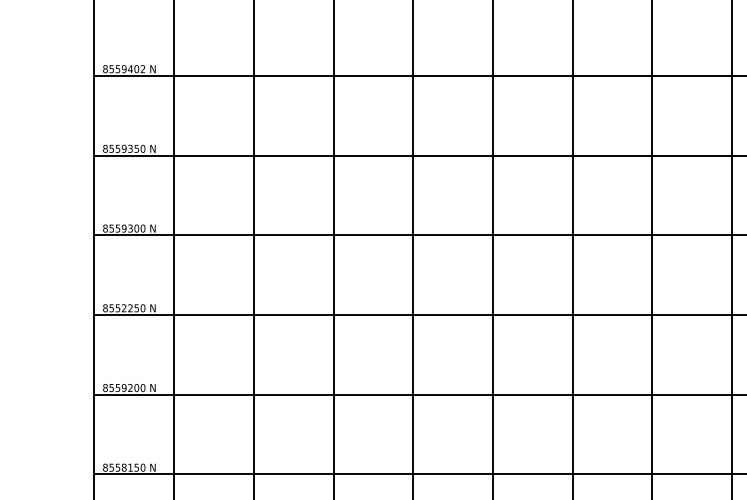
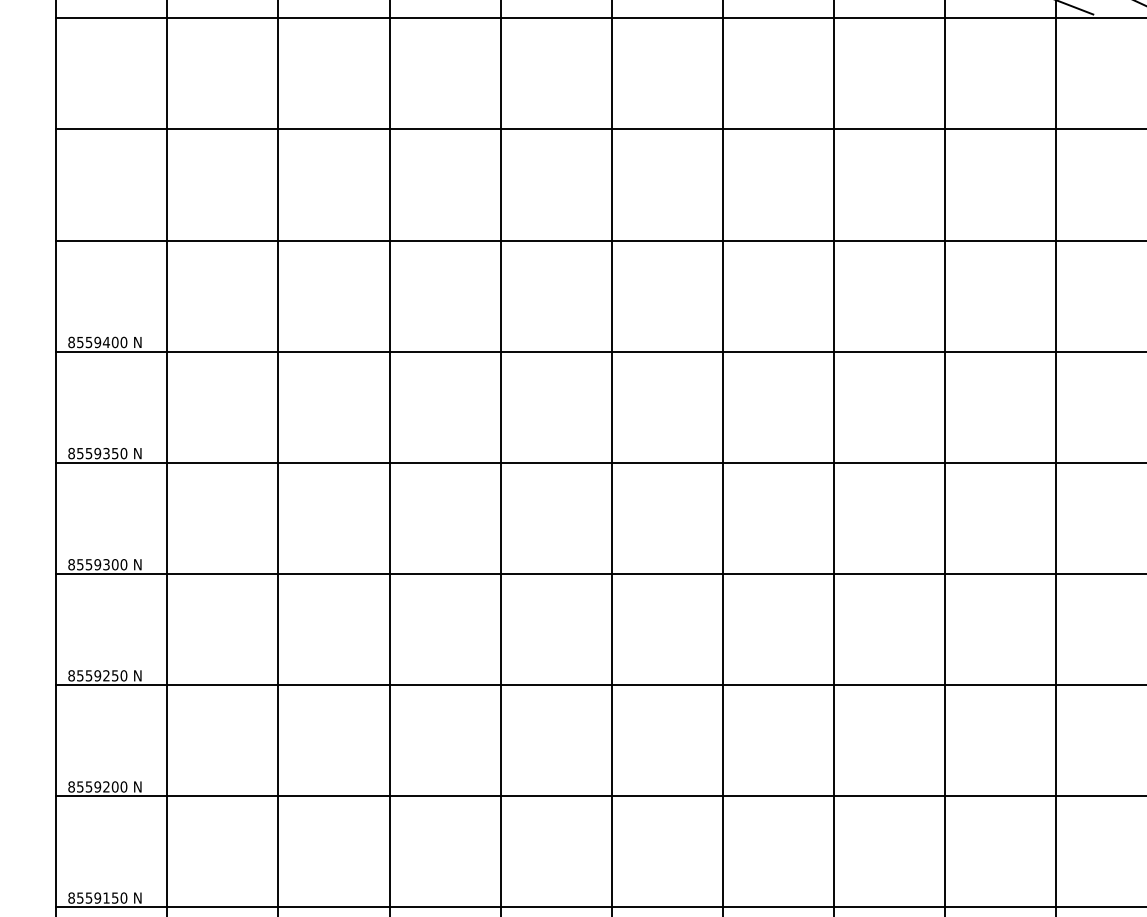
text: (142, 69) -> (123, 342), 8559402 -> 8559400
text: (124, 308) -> (97, 675), 8552250 -> 8559250
text: (124, 467) -> (97, 897), 8558150 -> 8559150

